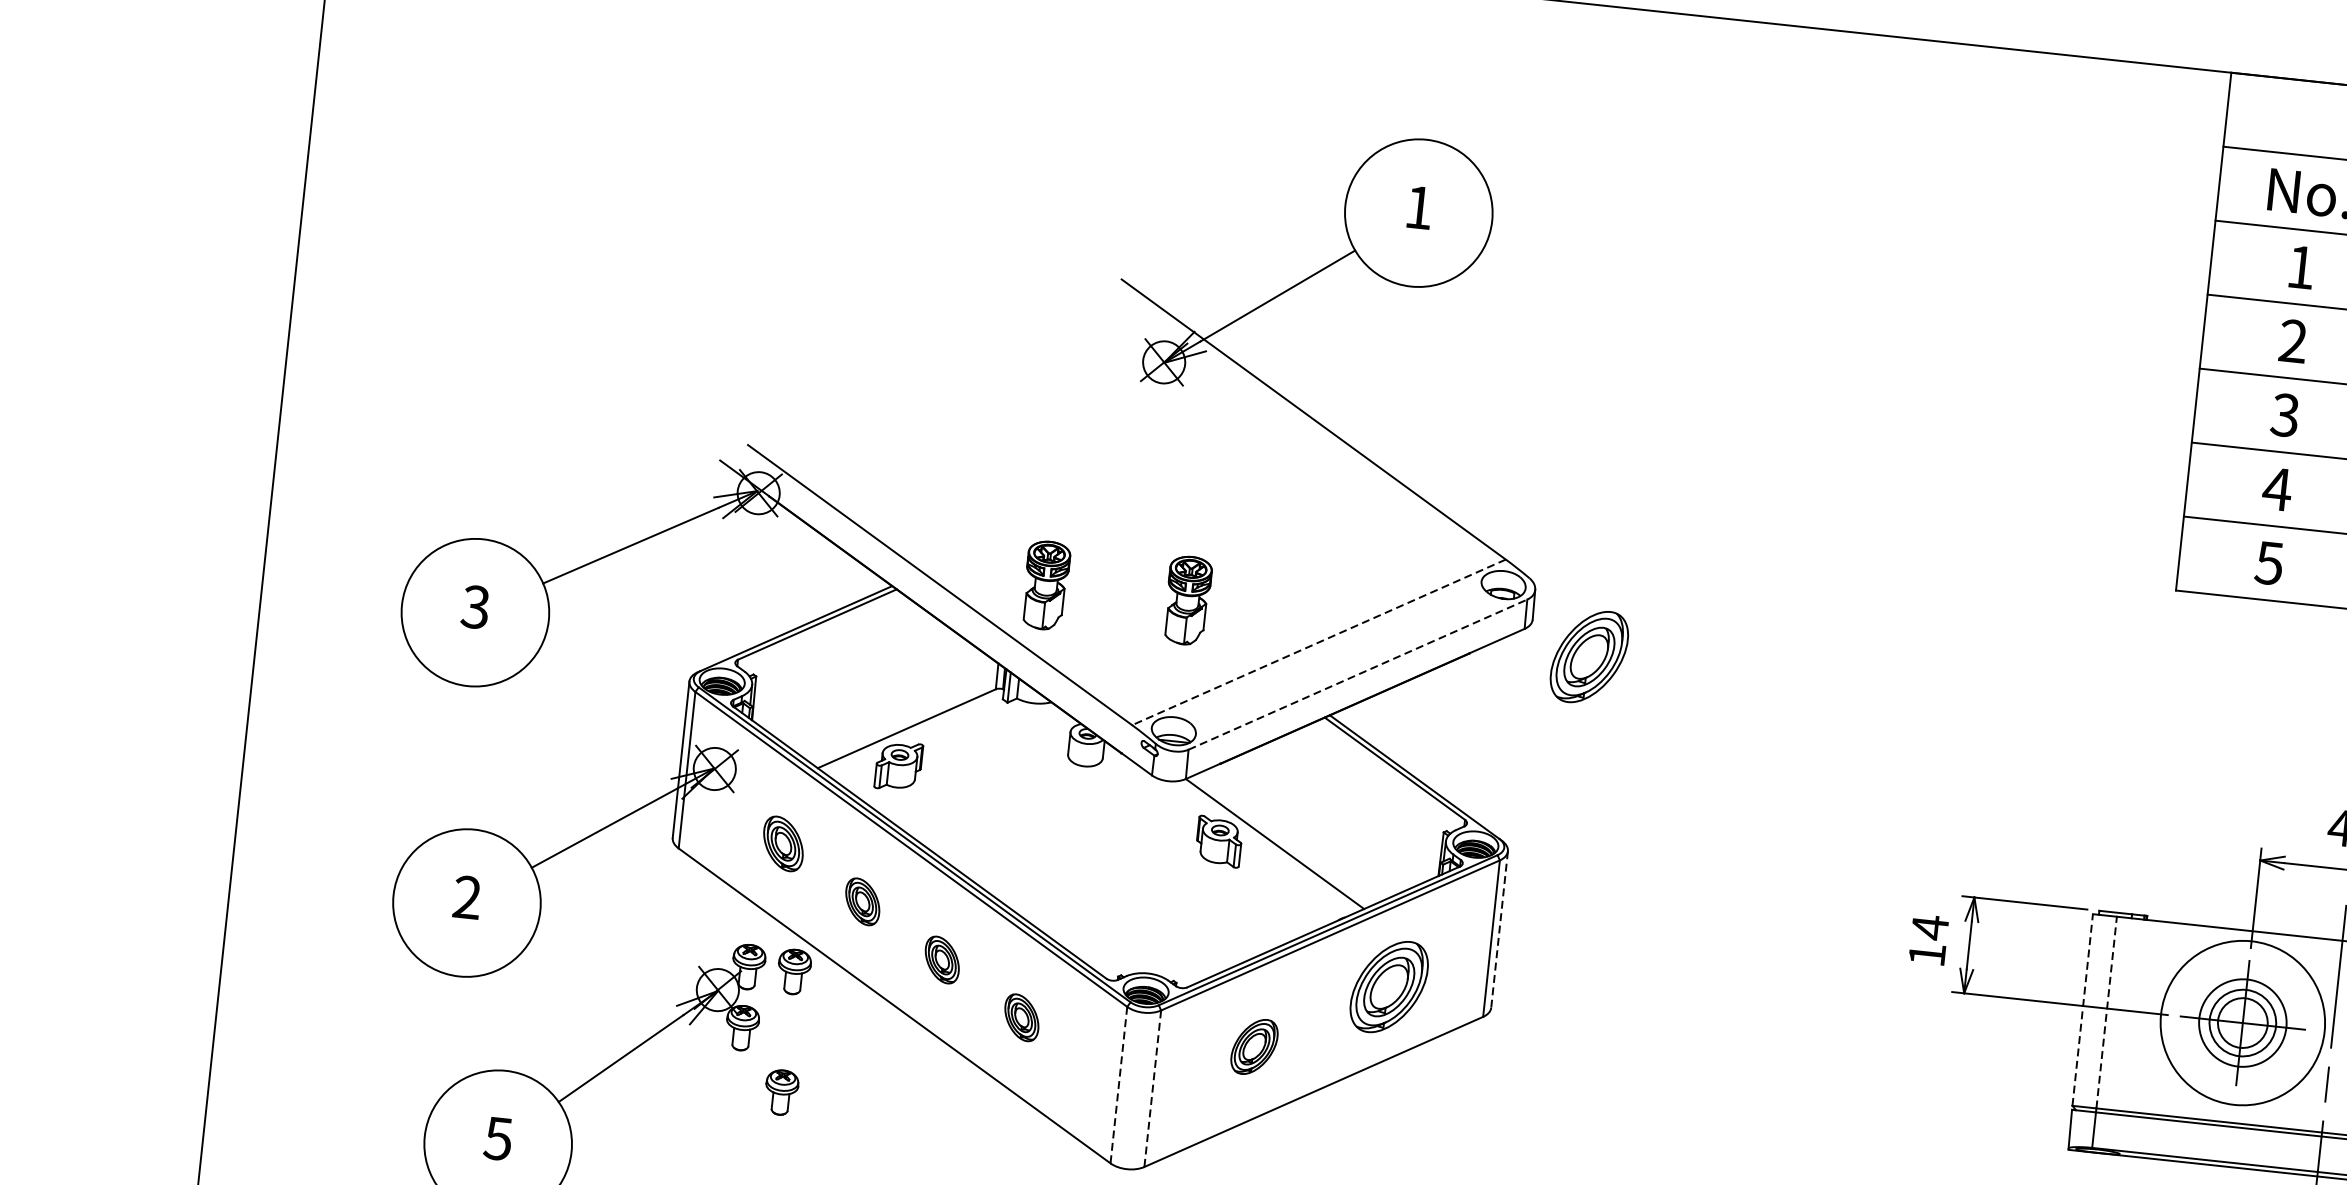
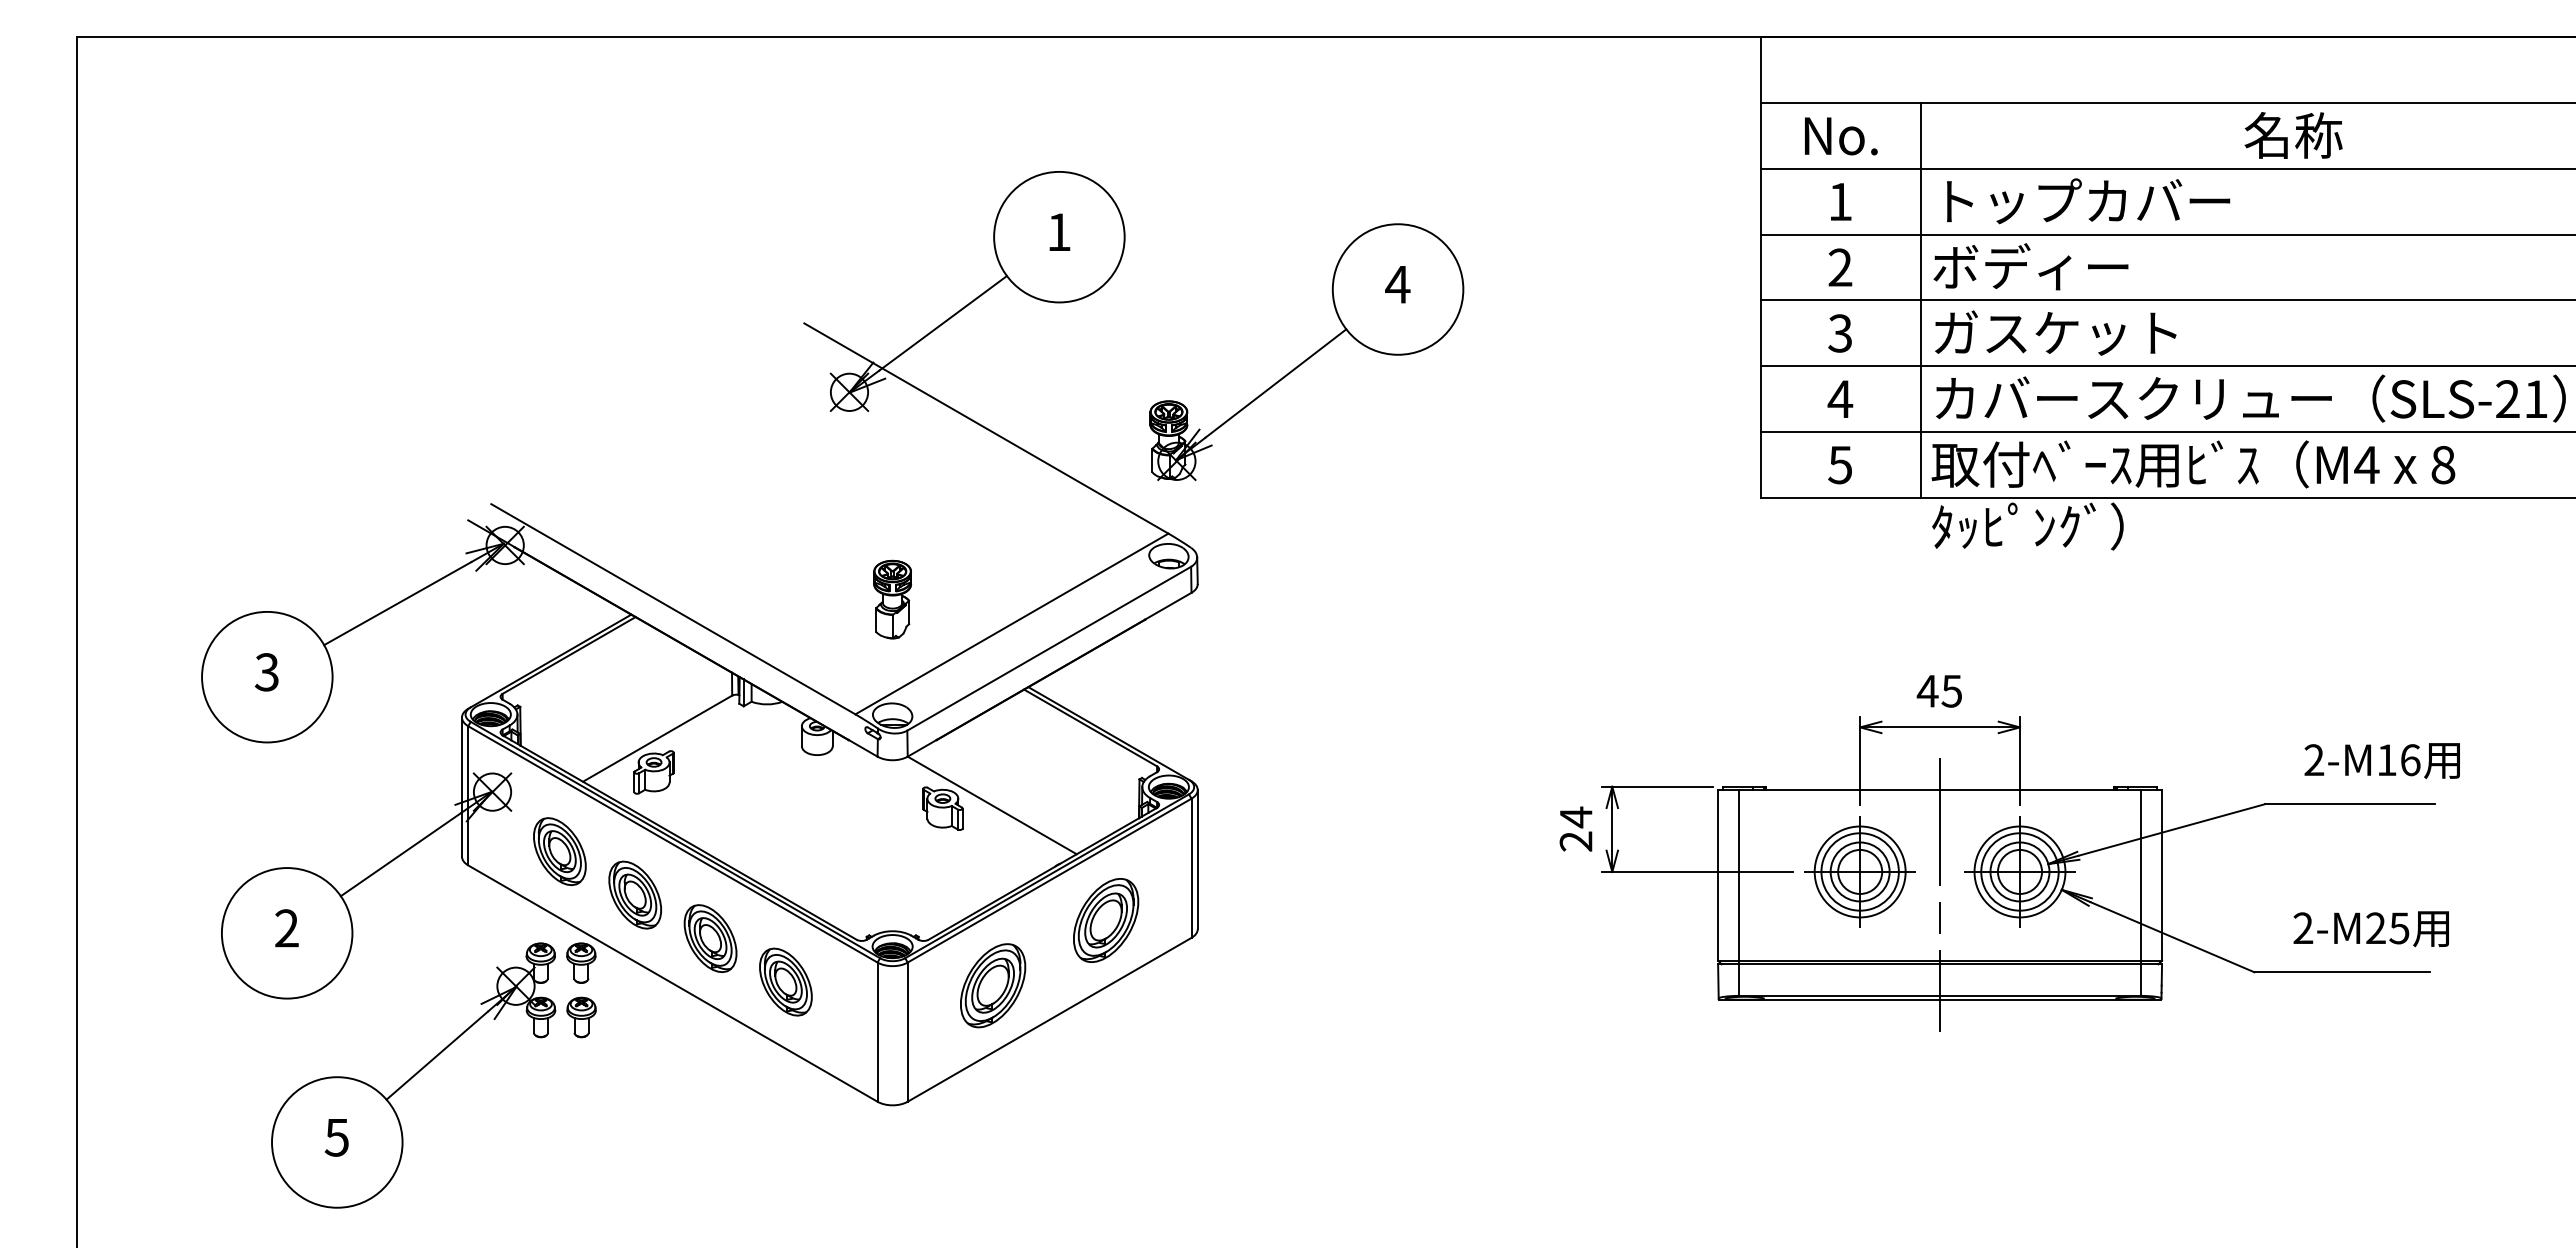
part: (1682, 372) -> (1306, 352), added
part: (1045, 585) -> (766, 599), removed
line: (1318, 642) -> (1011, 624), dashed -> solid
part: (1589, 657) -> (1251, 611), removed
line: (1358, 674) -> (1049, 648), dashed -> solid
part: (782, 843) -> (559, 851), size x1.43
part: (862, 901) -> (634, 894), size x1.67
line: (1499, 929) -> (1197, 859), dashed -> solid
text: (1926, 954) -> (1575, 841), 14 -> 24
part: (942, 959) -> (710, 938), size x1.67
line: (2083, 1010) -> (1718, 875), dashed -> solid
line: (2106, 1012) -> (1739, 875), dashed -> solid
part: (1021, 1017) -> (785, 981), size x1.67
circle: (2242, 1022) -> (1859, 871), size x0.62
part: (1254, 1046) -> (993, 985), size x1.67
line: (1118, 1085) -> (877, 1032), dashed -> solid
line: (1152, 1089) -> (907, 1032), dashed -> solid
part: (781, 1092) -> (581, 1017), moved

